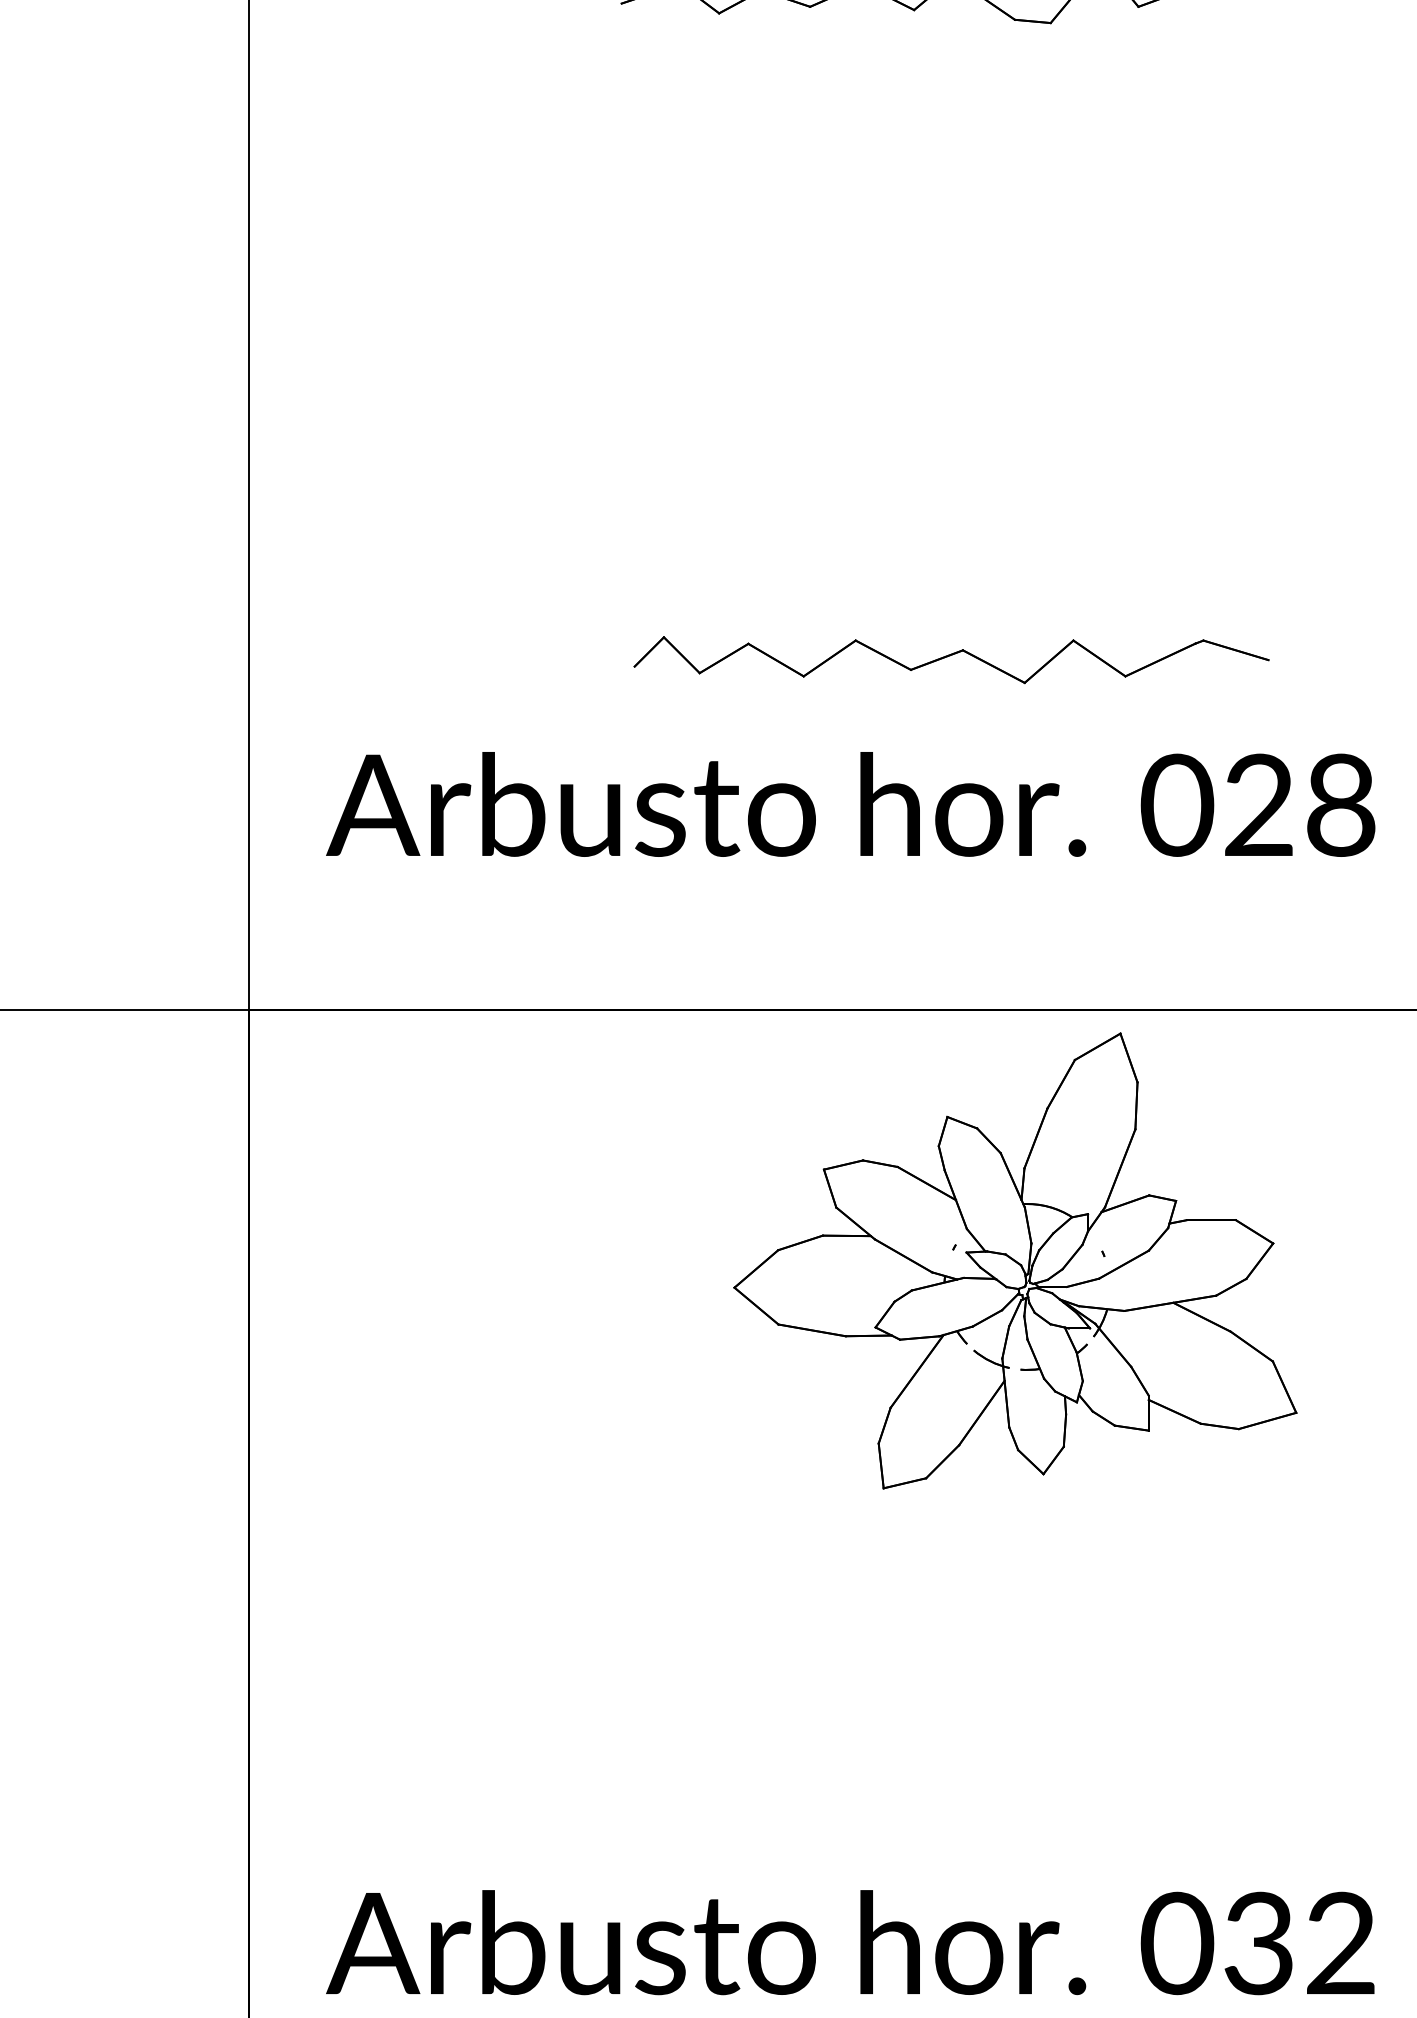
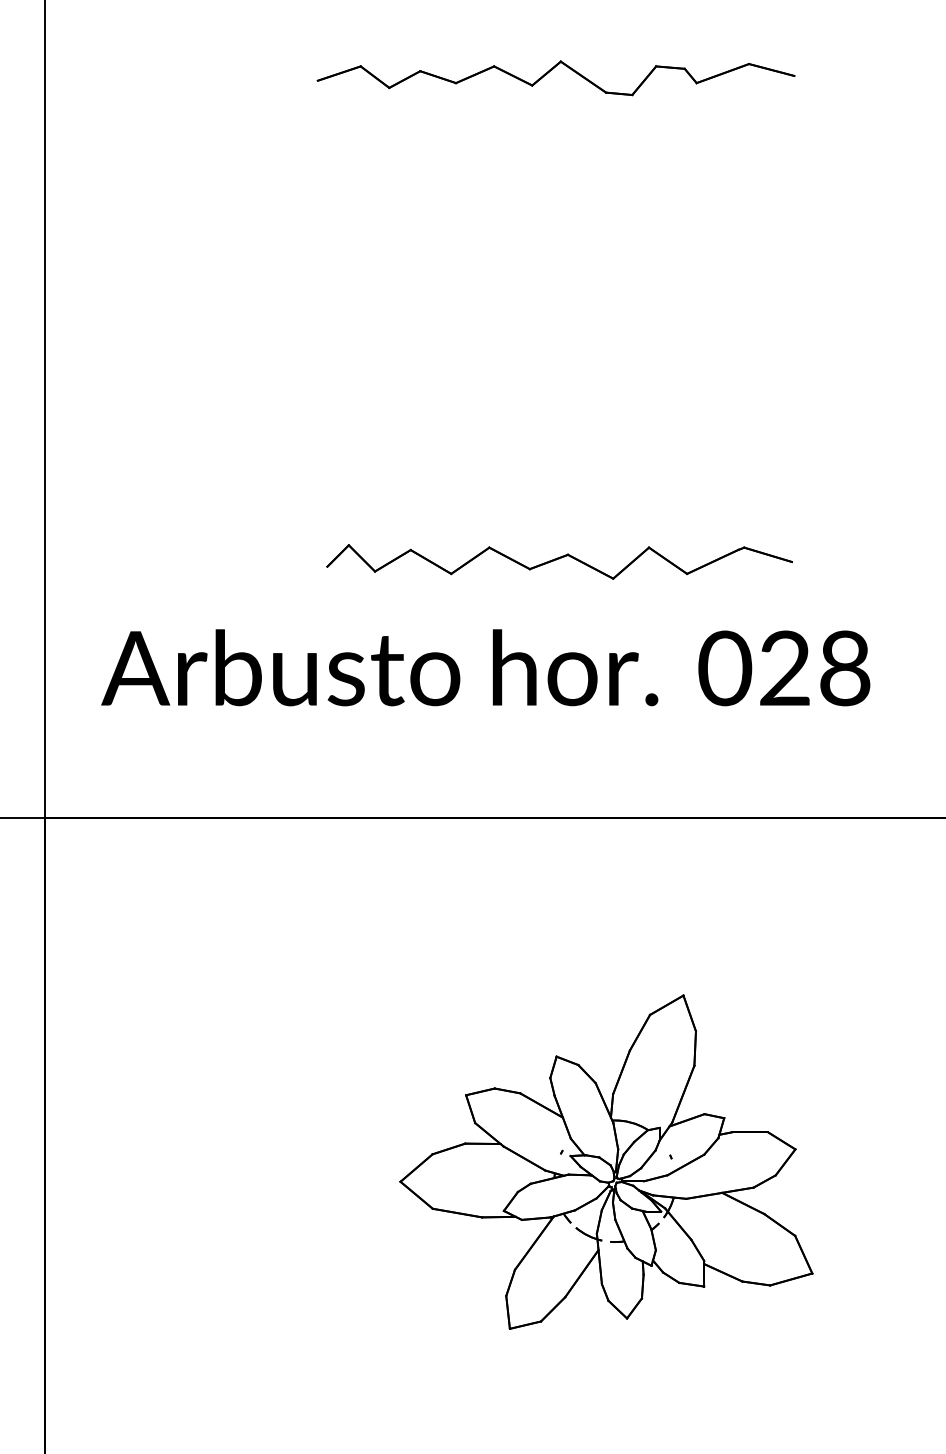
part: (1015, 1260) -> (606, 1161), moved

